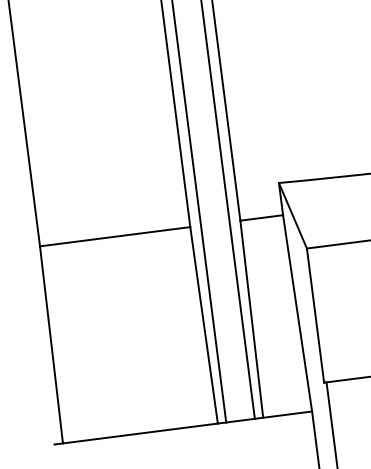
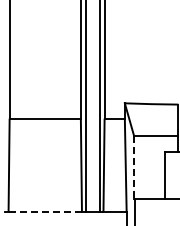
line: (314, 316) -> (133, 167), solid -> dashed
line: (140, 432) -> (45, 211), solid -> dashed

